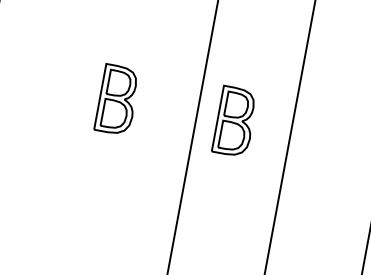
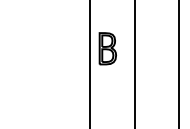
part: (116, 99) -> (51, 48), removed

